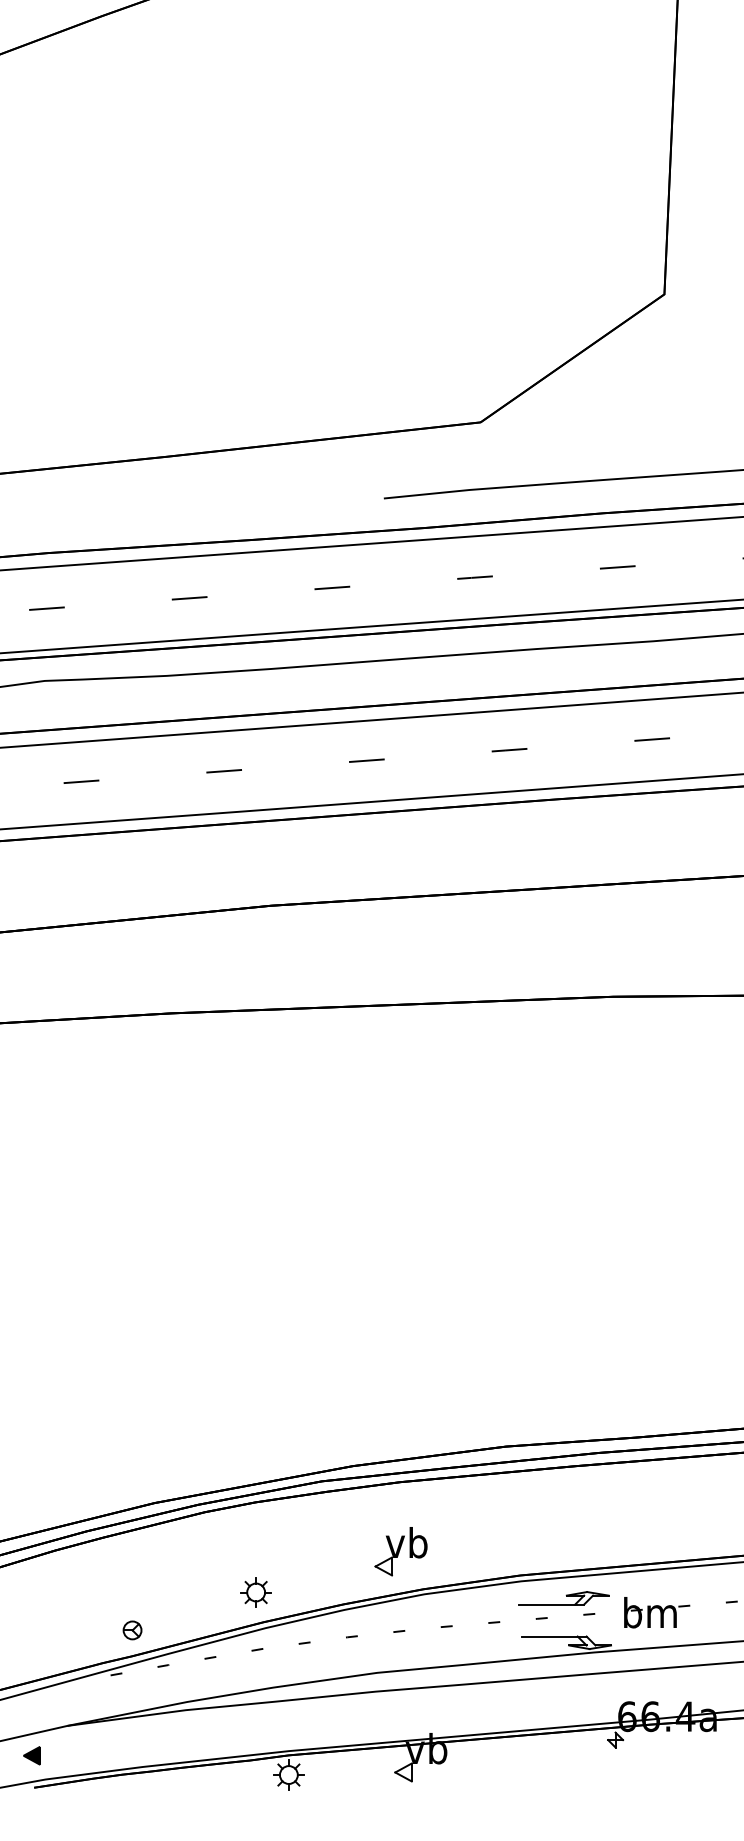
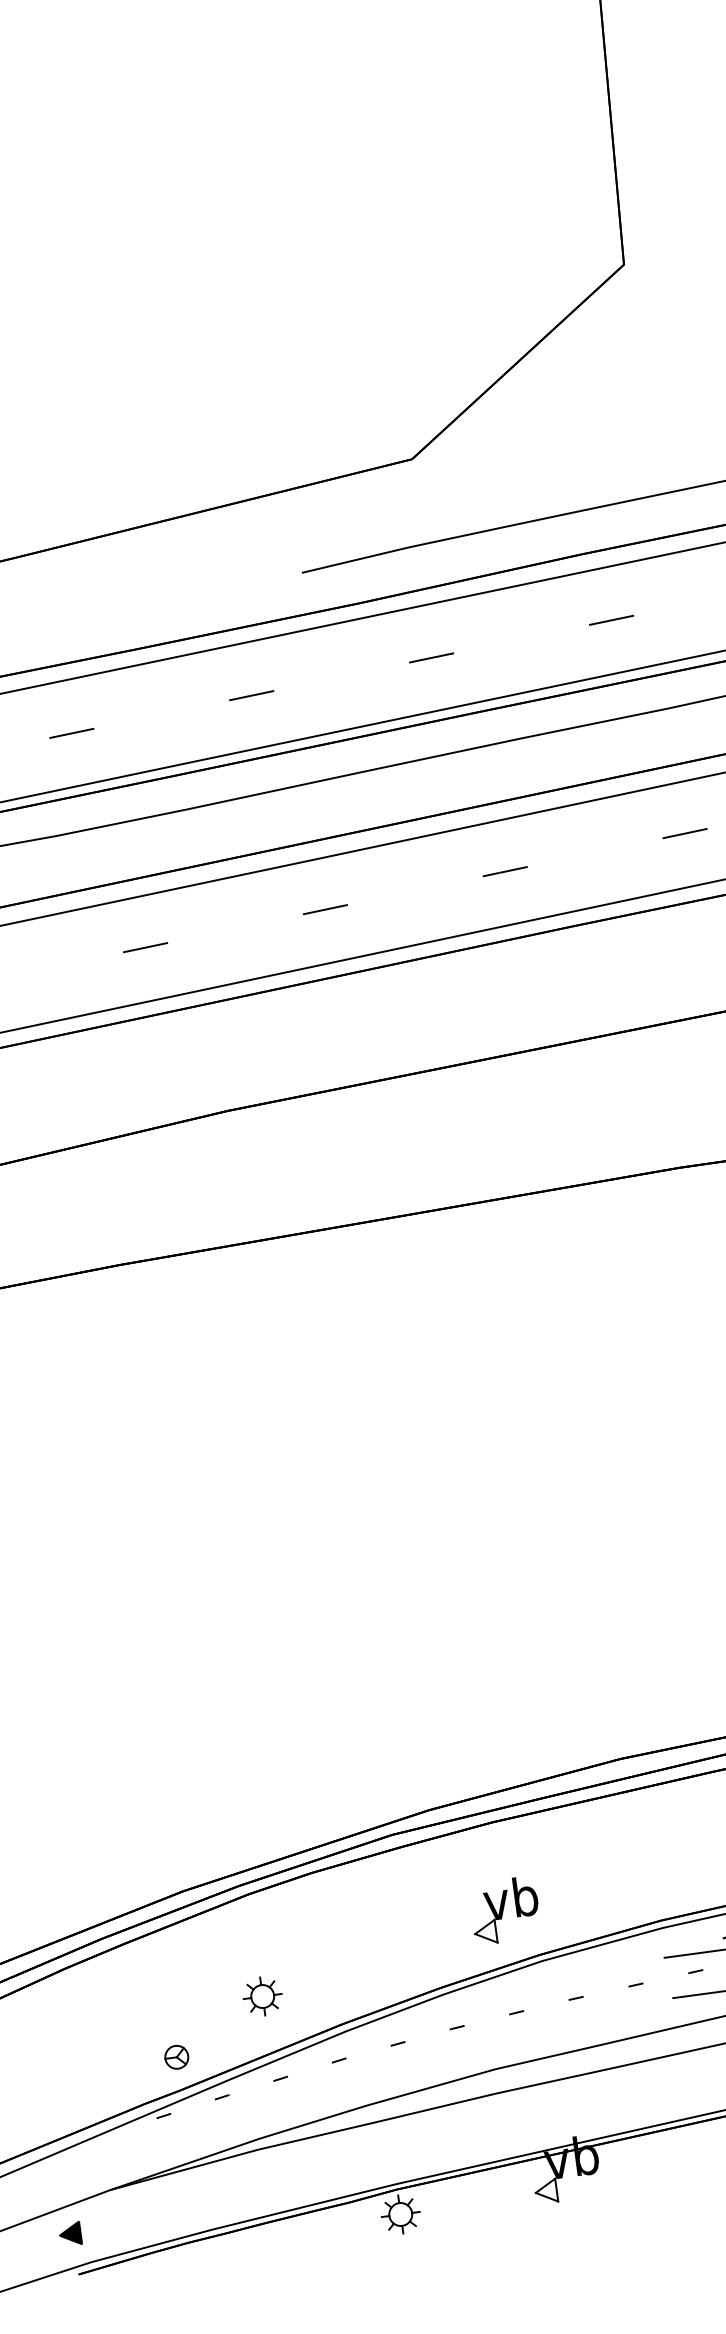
part: (255, 1592) -> (261, 1996), moved

